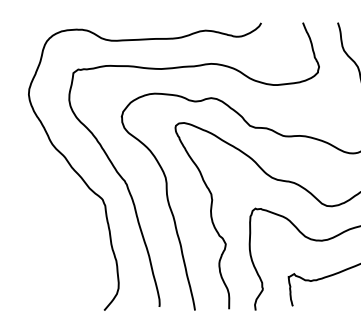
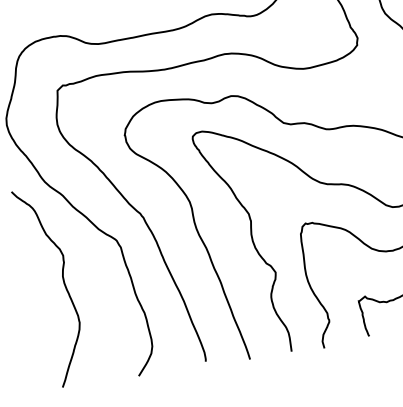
curve: (54, 225) -> (62, 281), added

